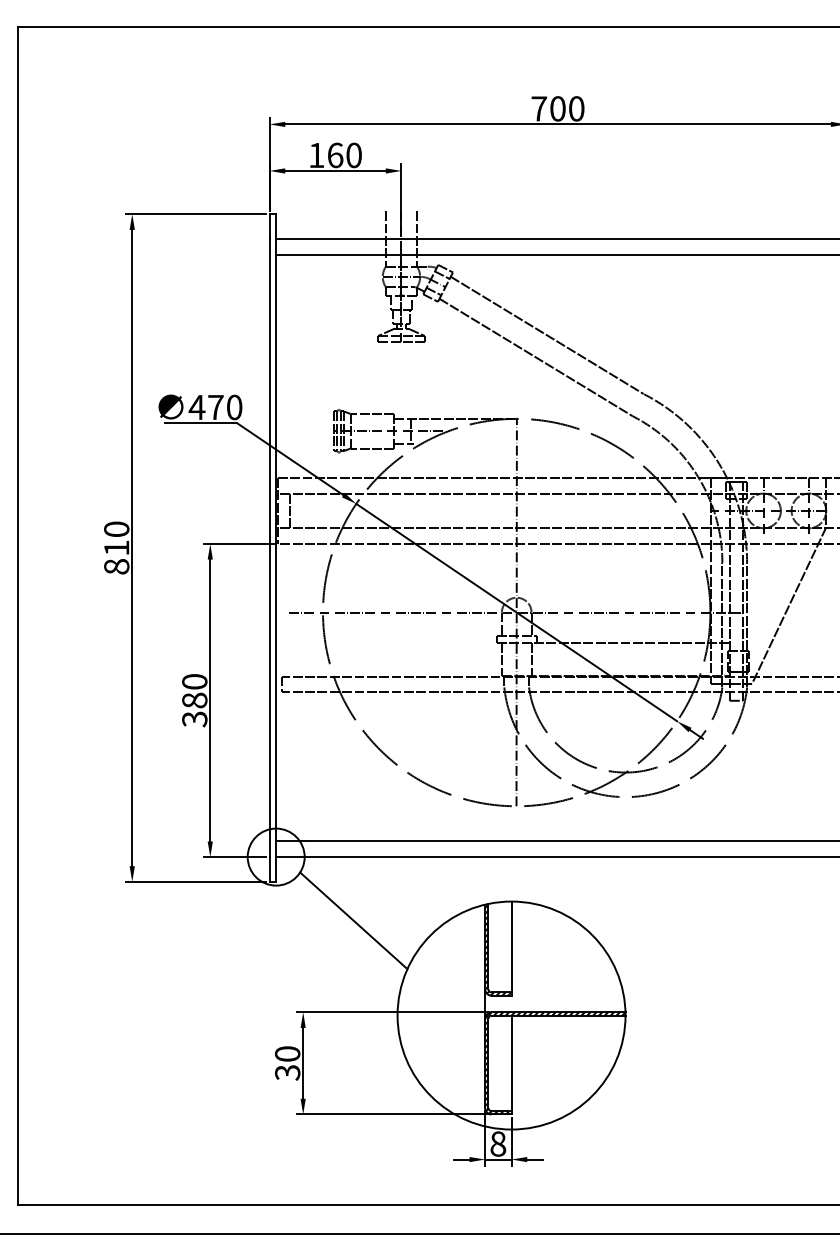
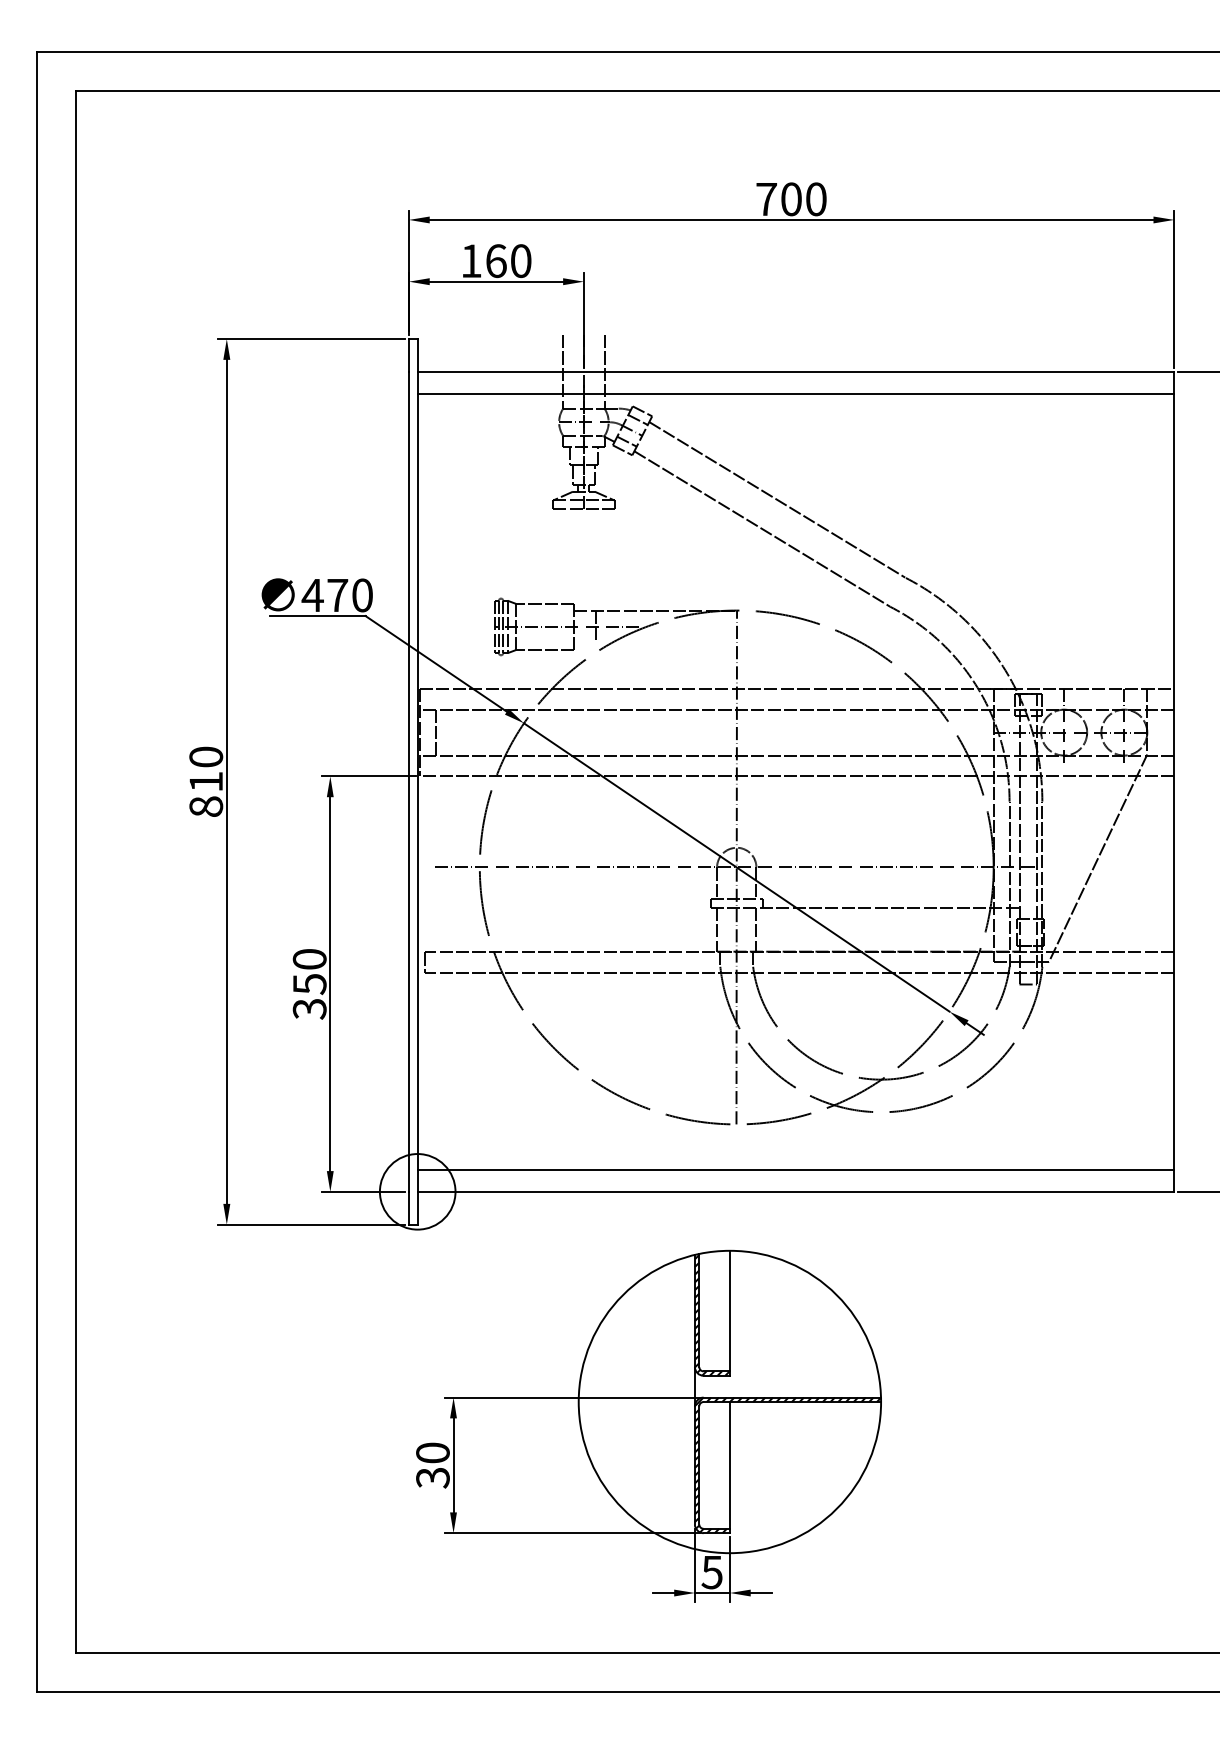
line: (404, 443) -> (587, 643), removed
text: (194, 700) -> (309, 984), 380 -> 350
line: (353, 920) -> (520, 1276), removed
text: (497, 1144) -> (711, 1572), 8 -> 5

